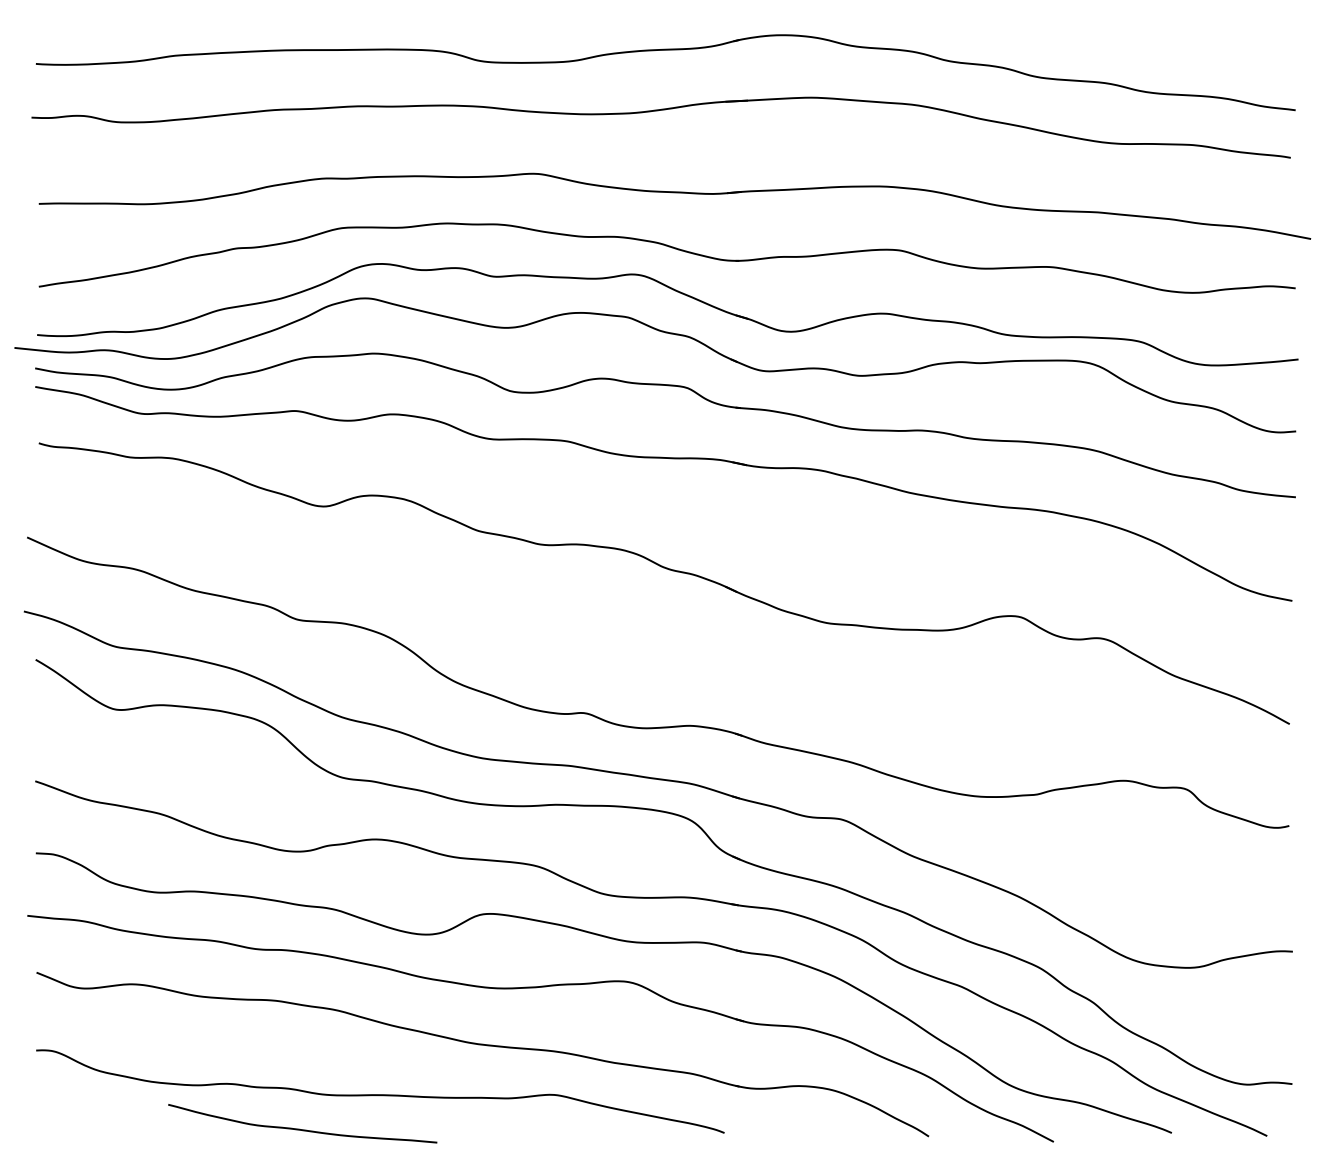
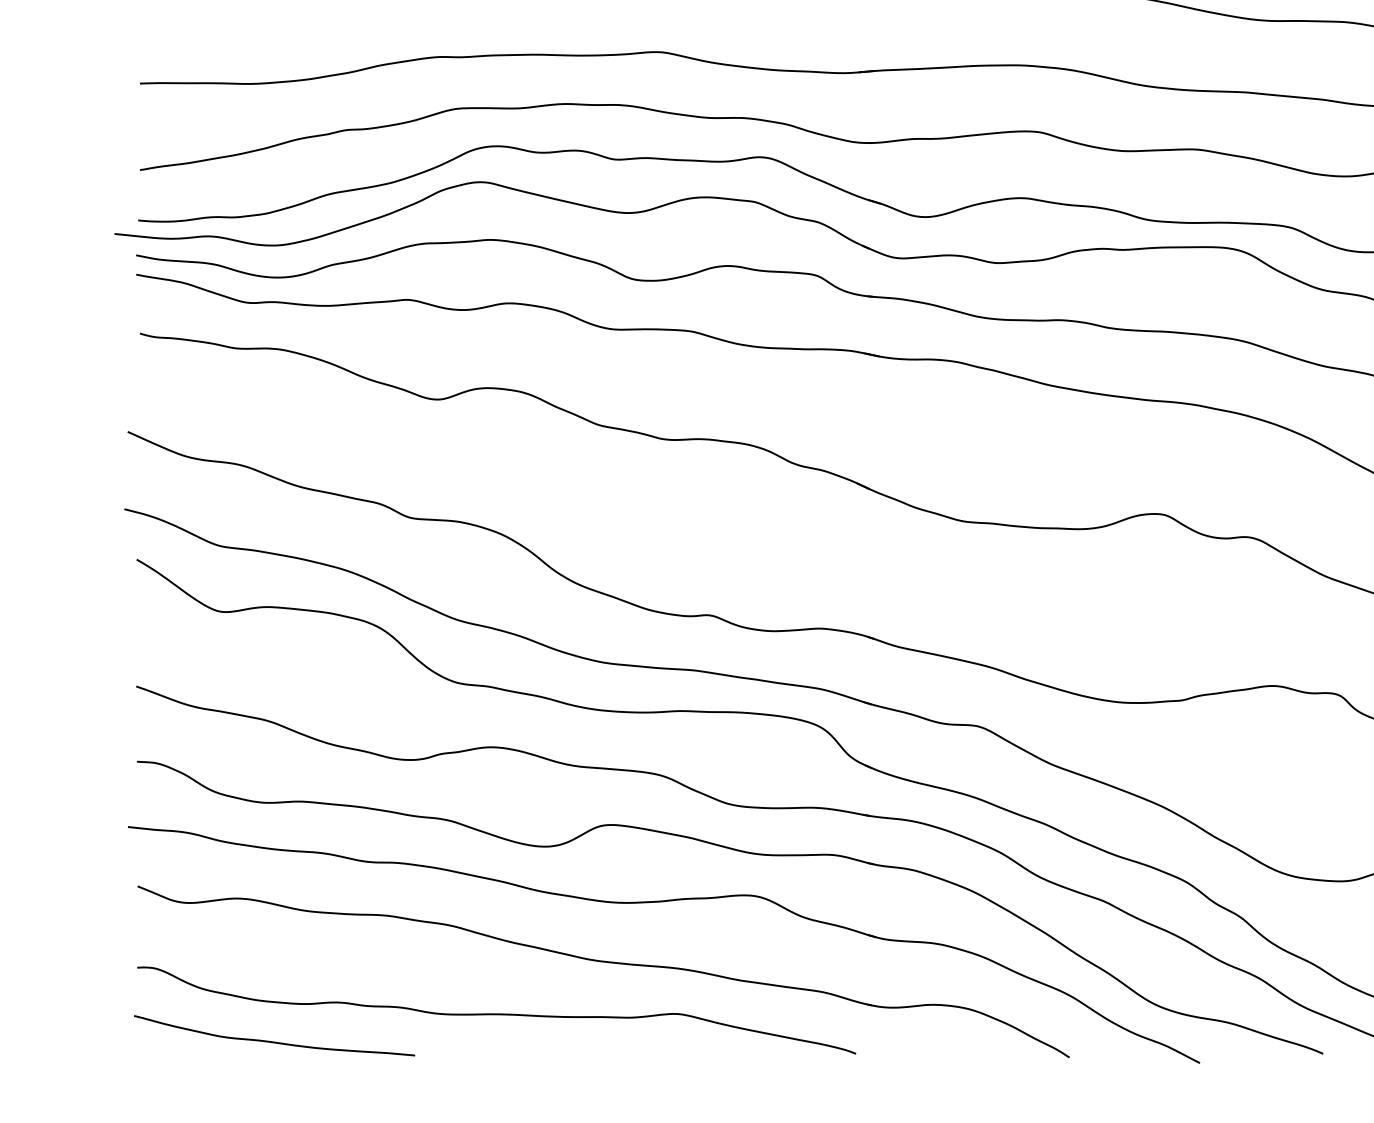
curve: (299, 1128) -> (271, 1040), moved

